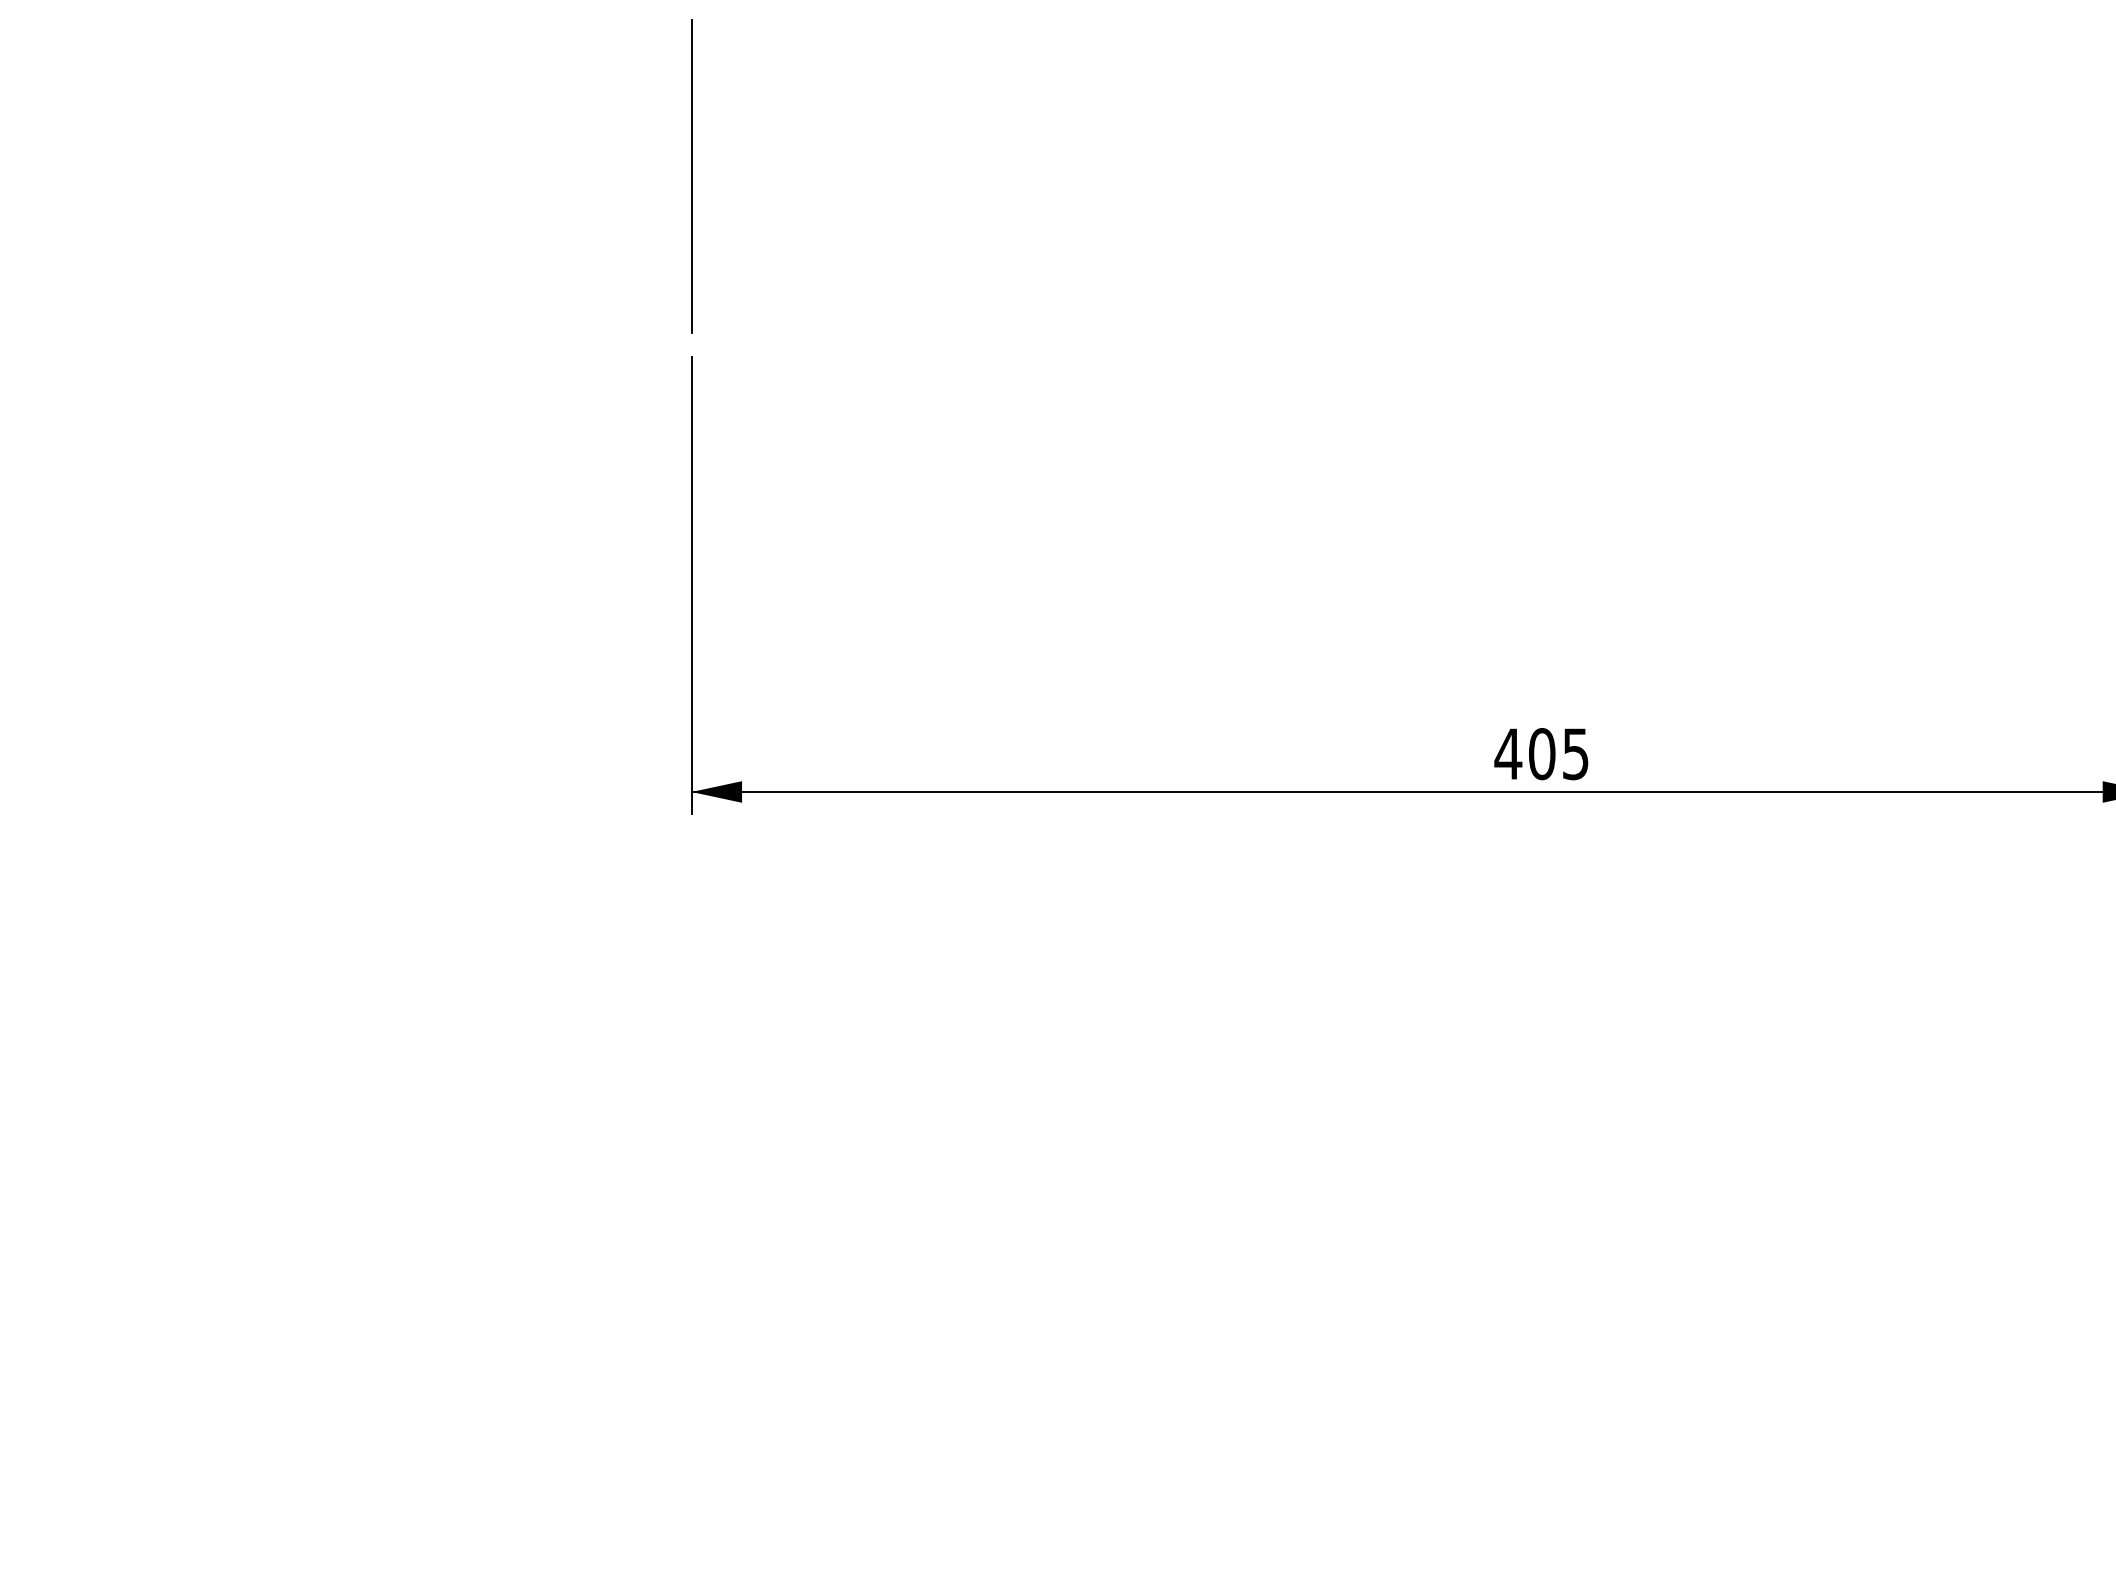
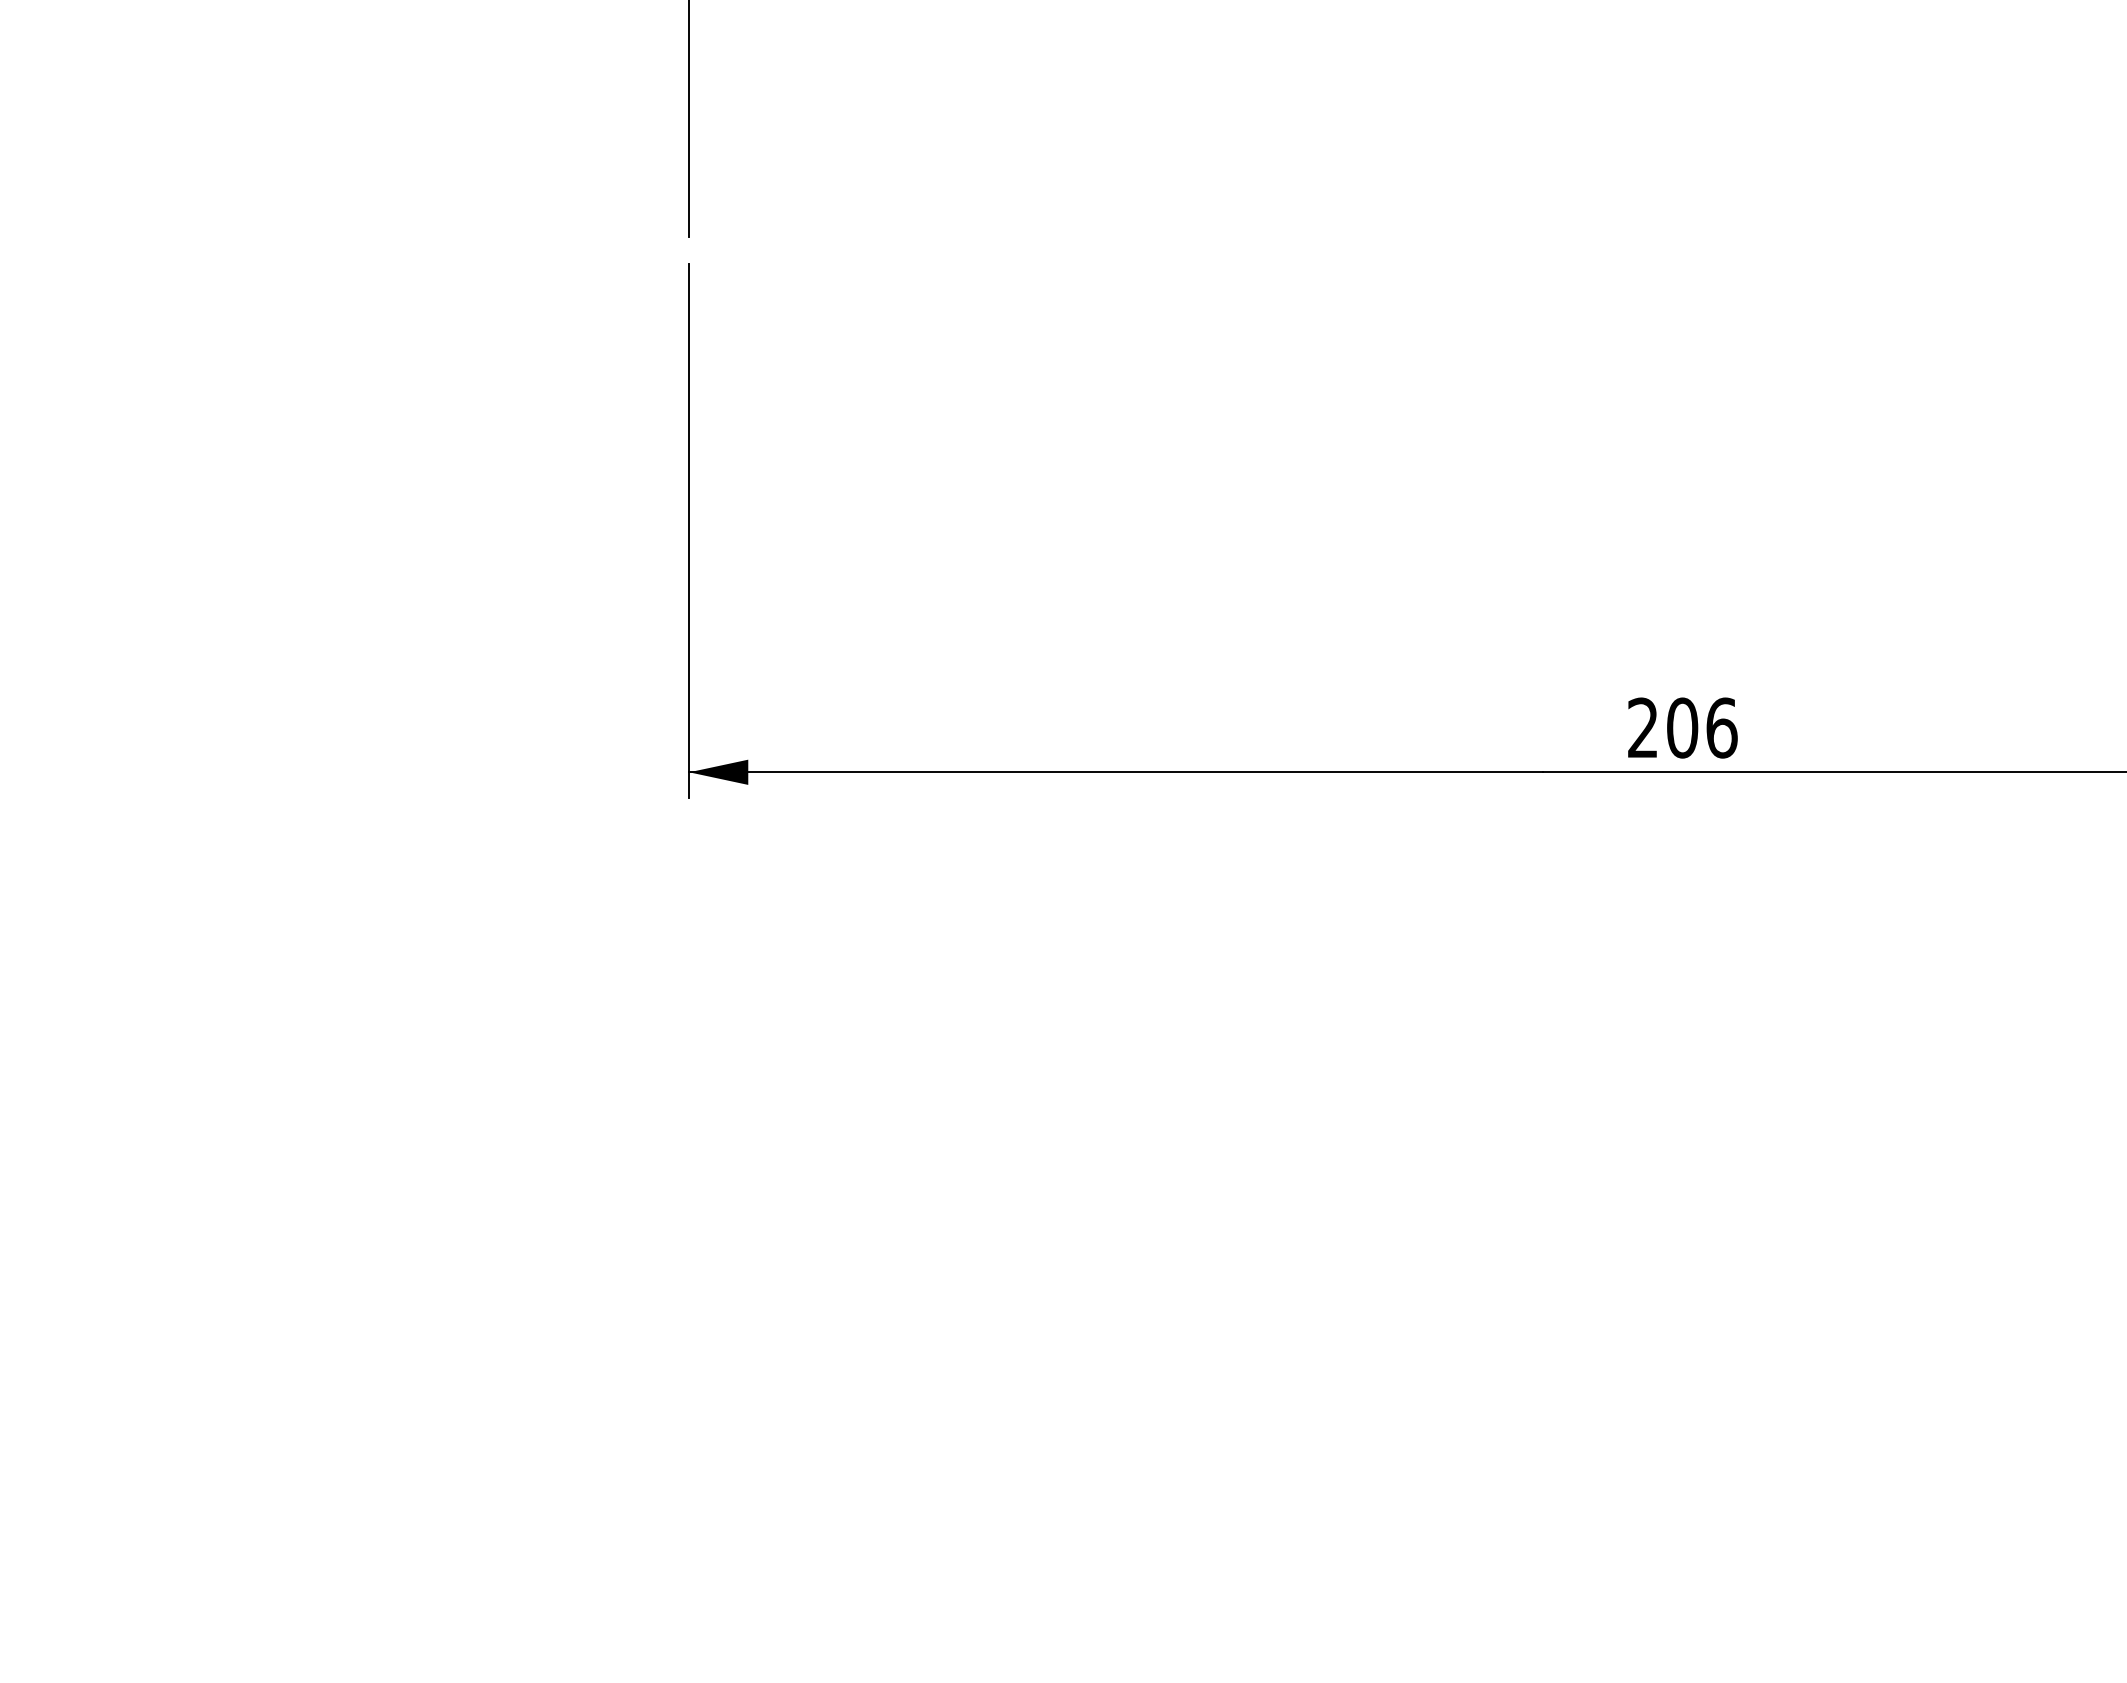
text: (1541, 754) -> (1681, 728), 405 -> 206

